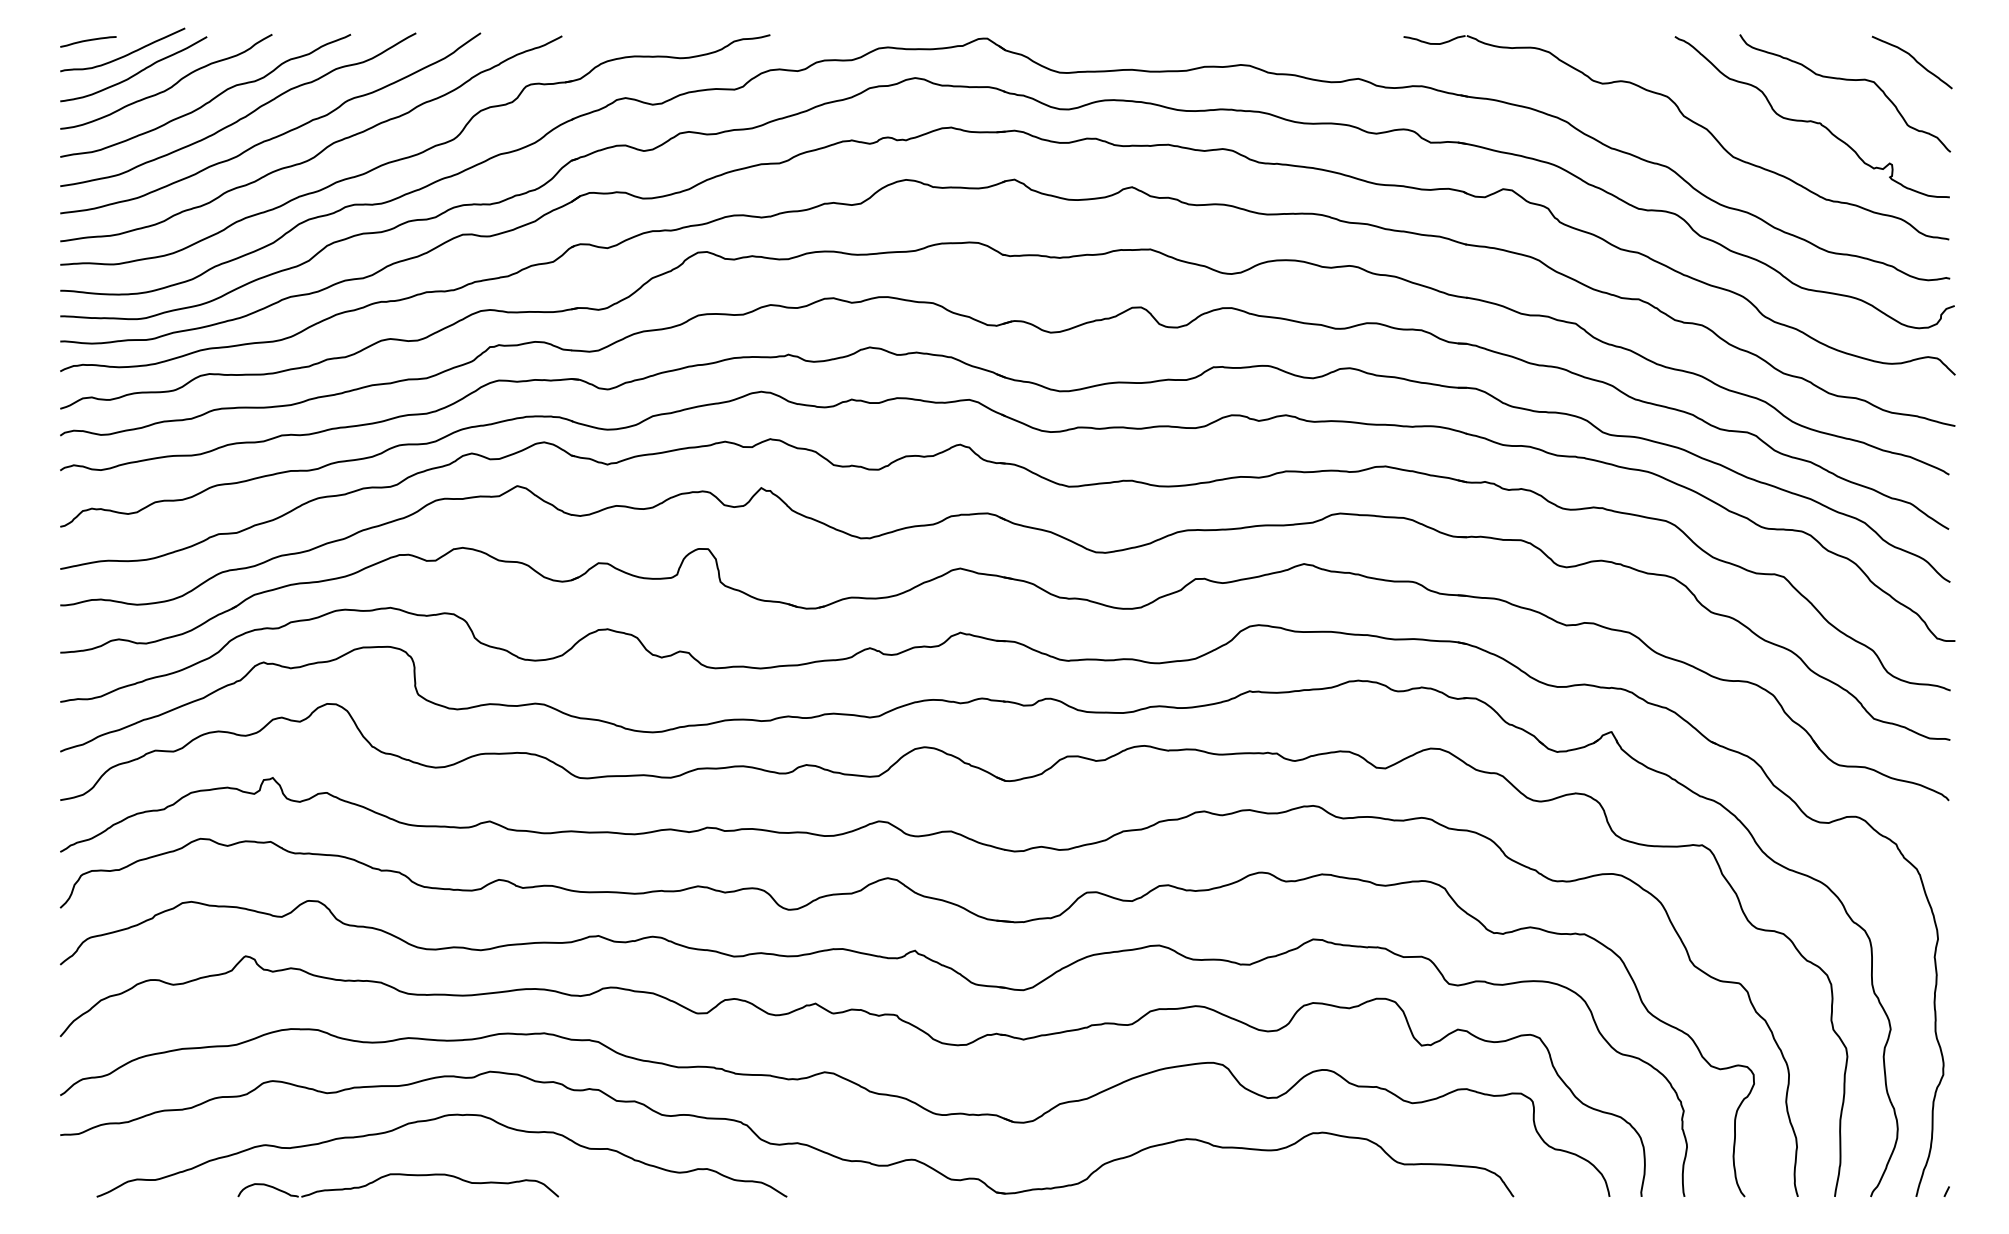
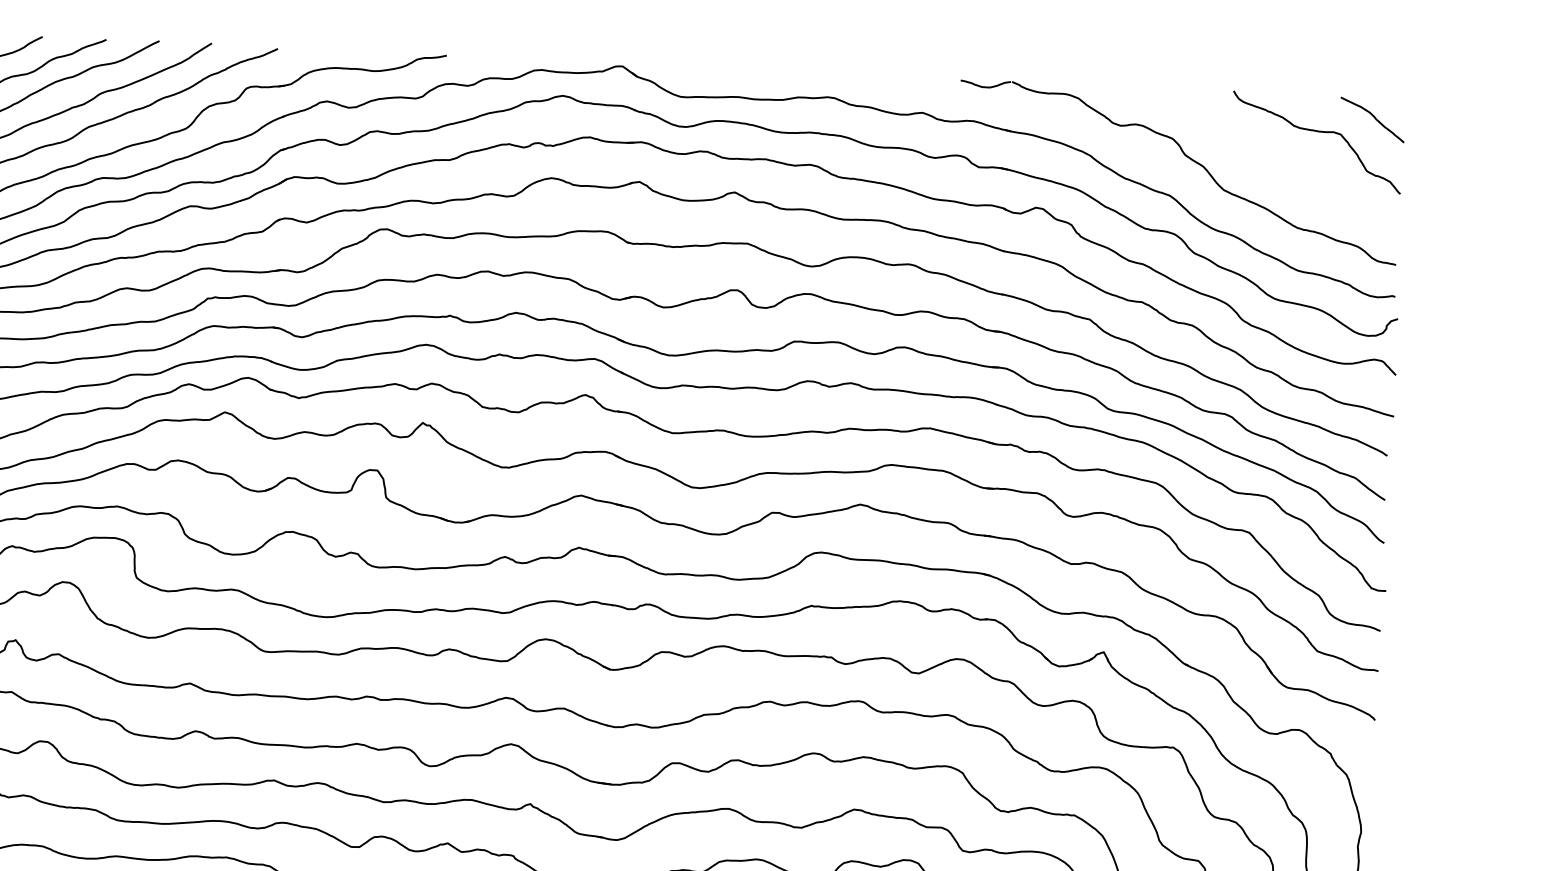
curve: (1811, 120) -> (1288, 163), removed

